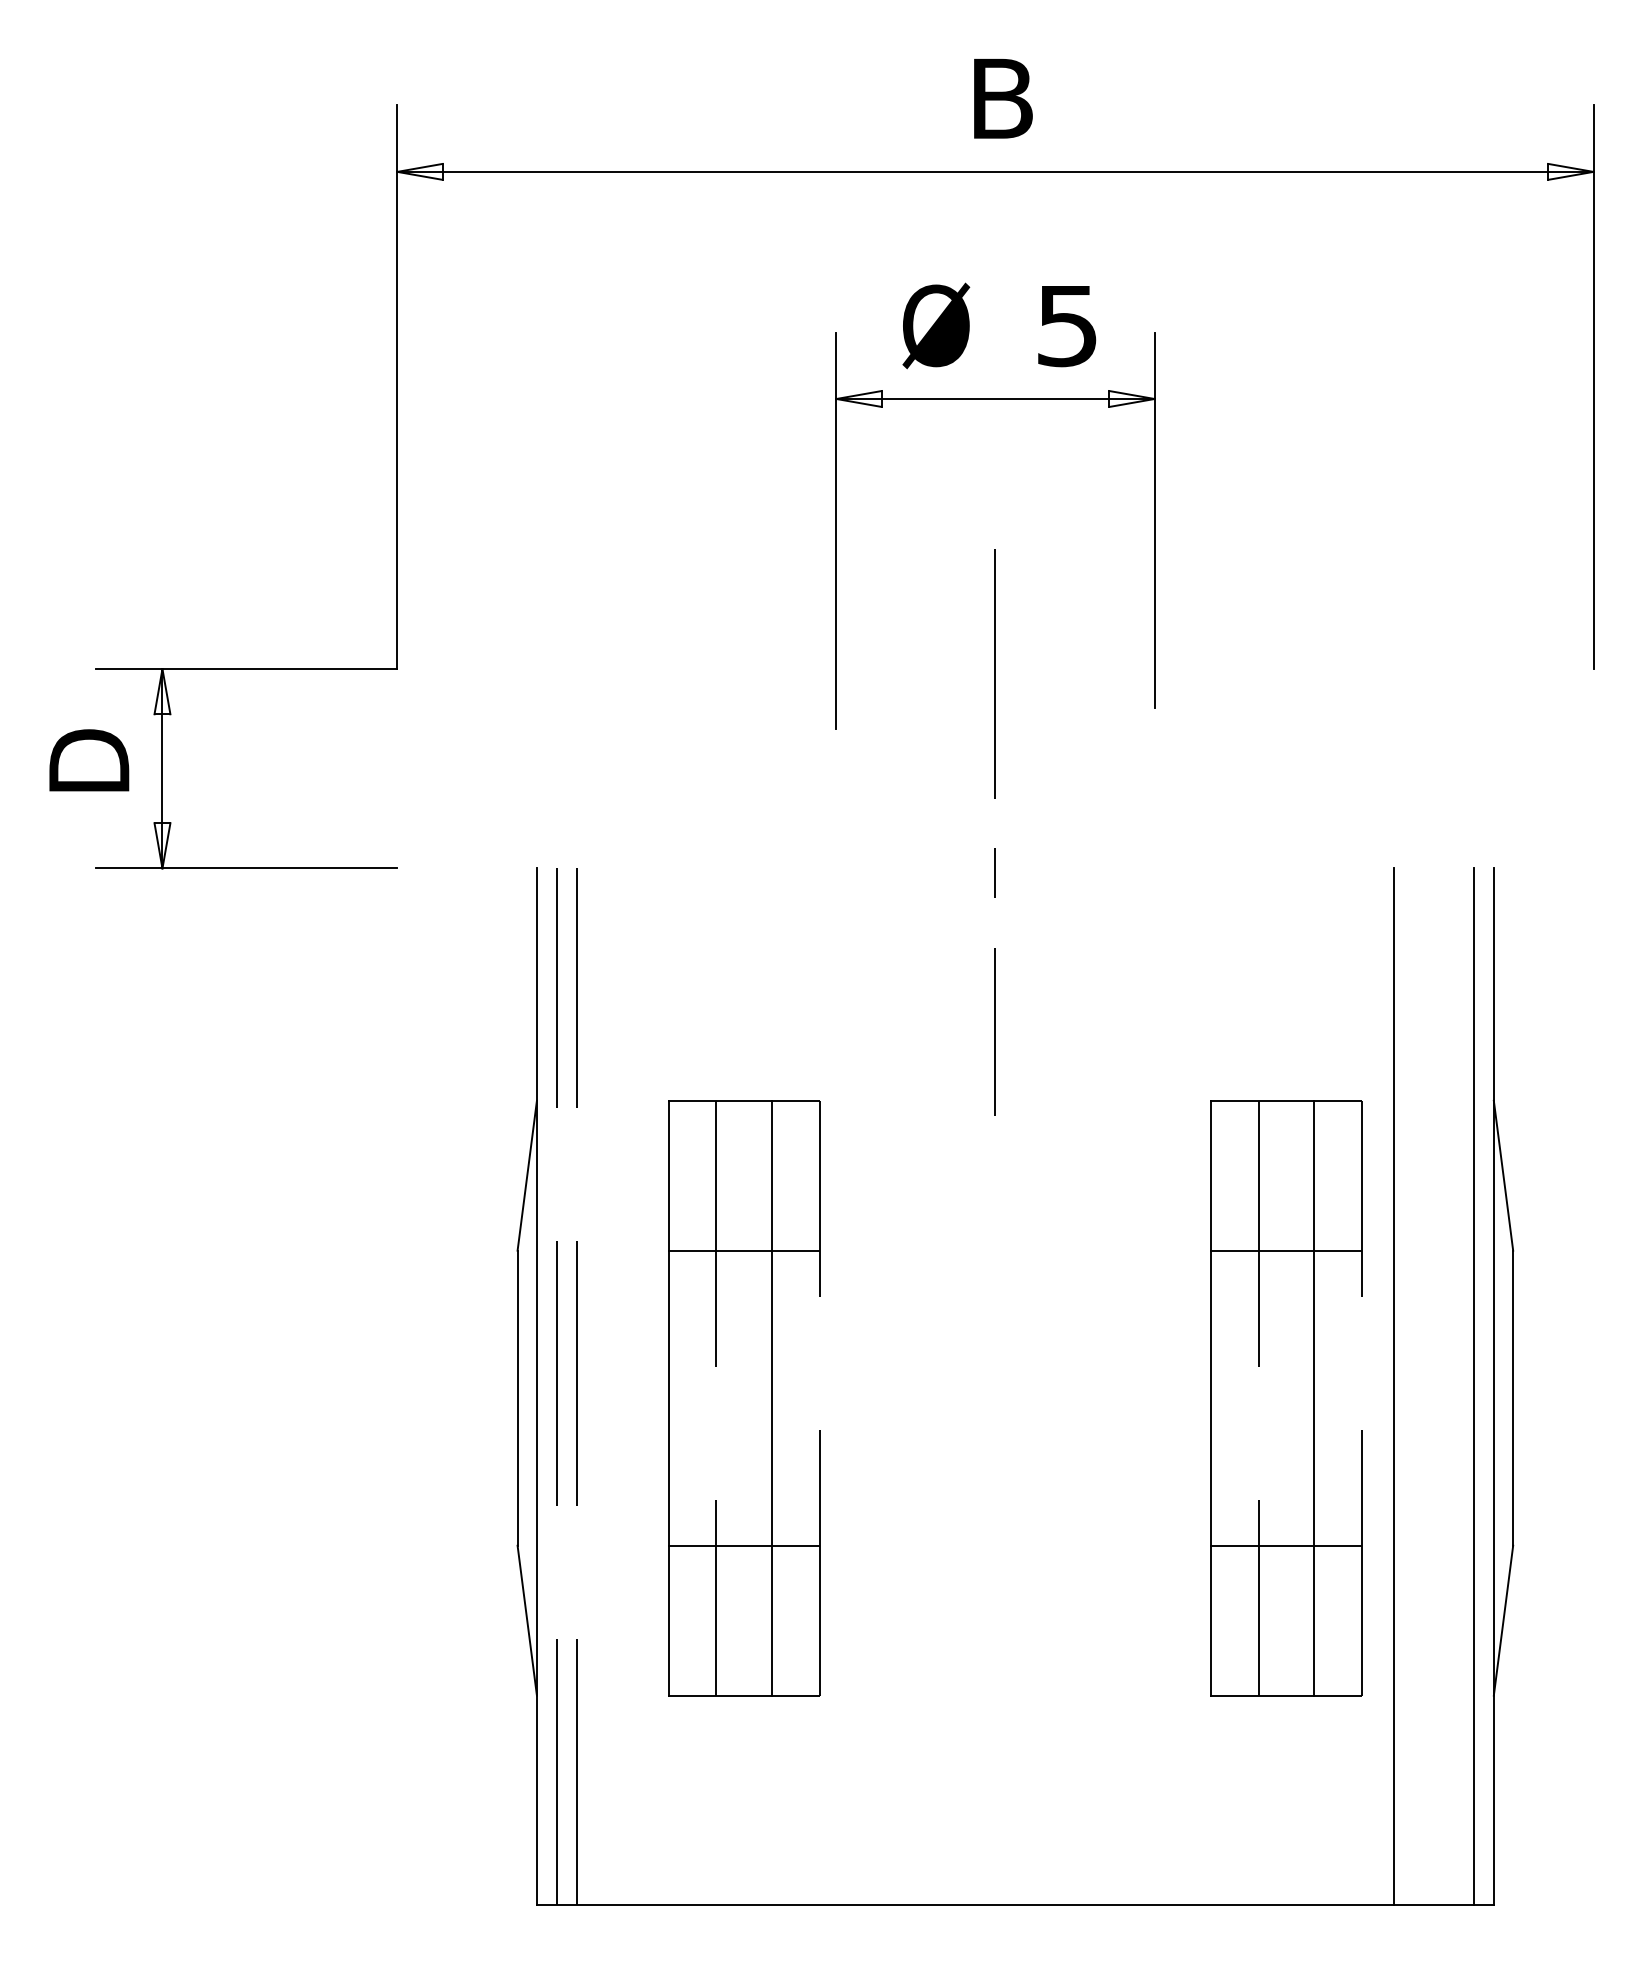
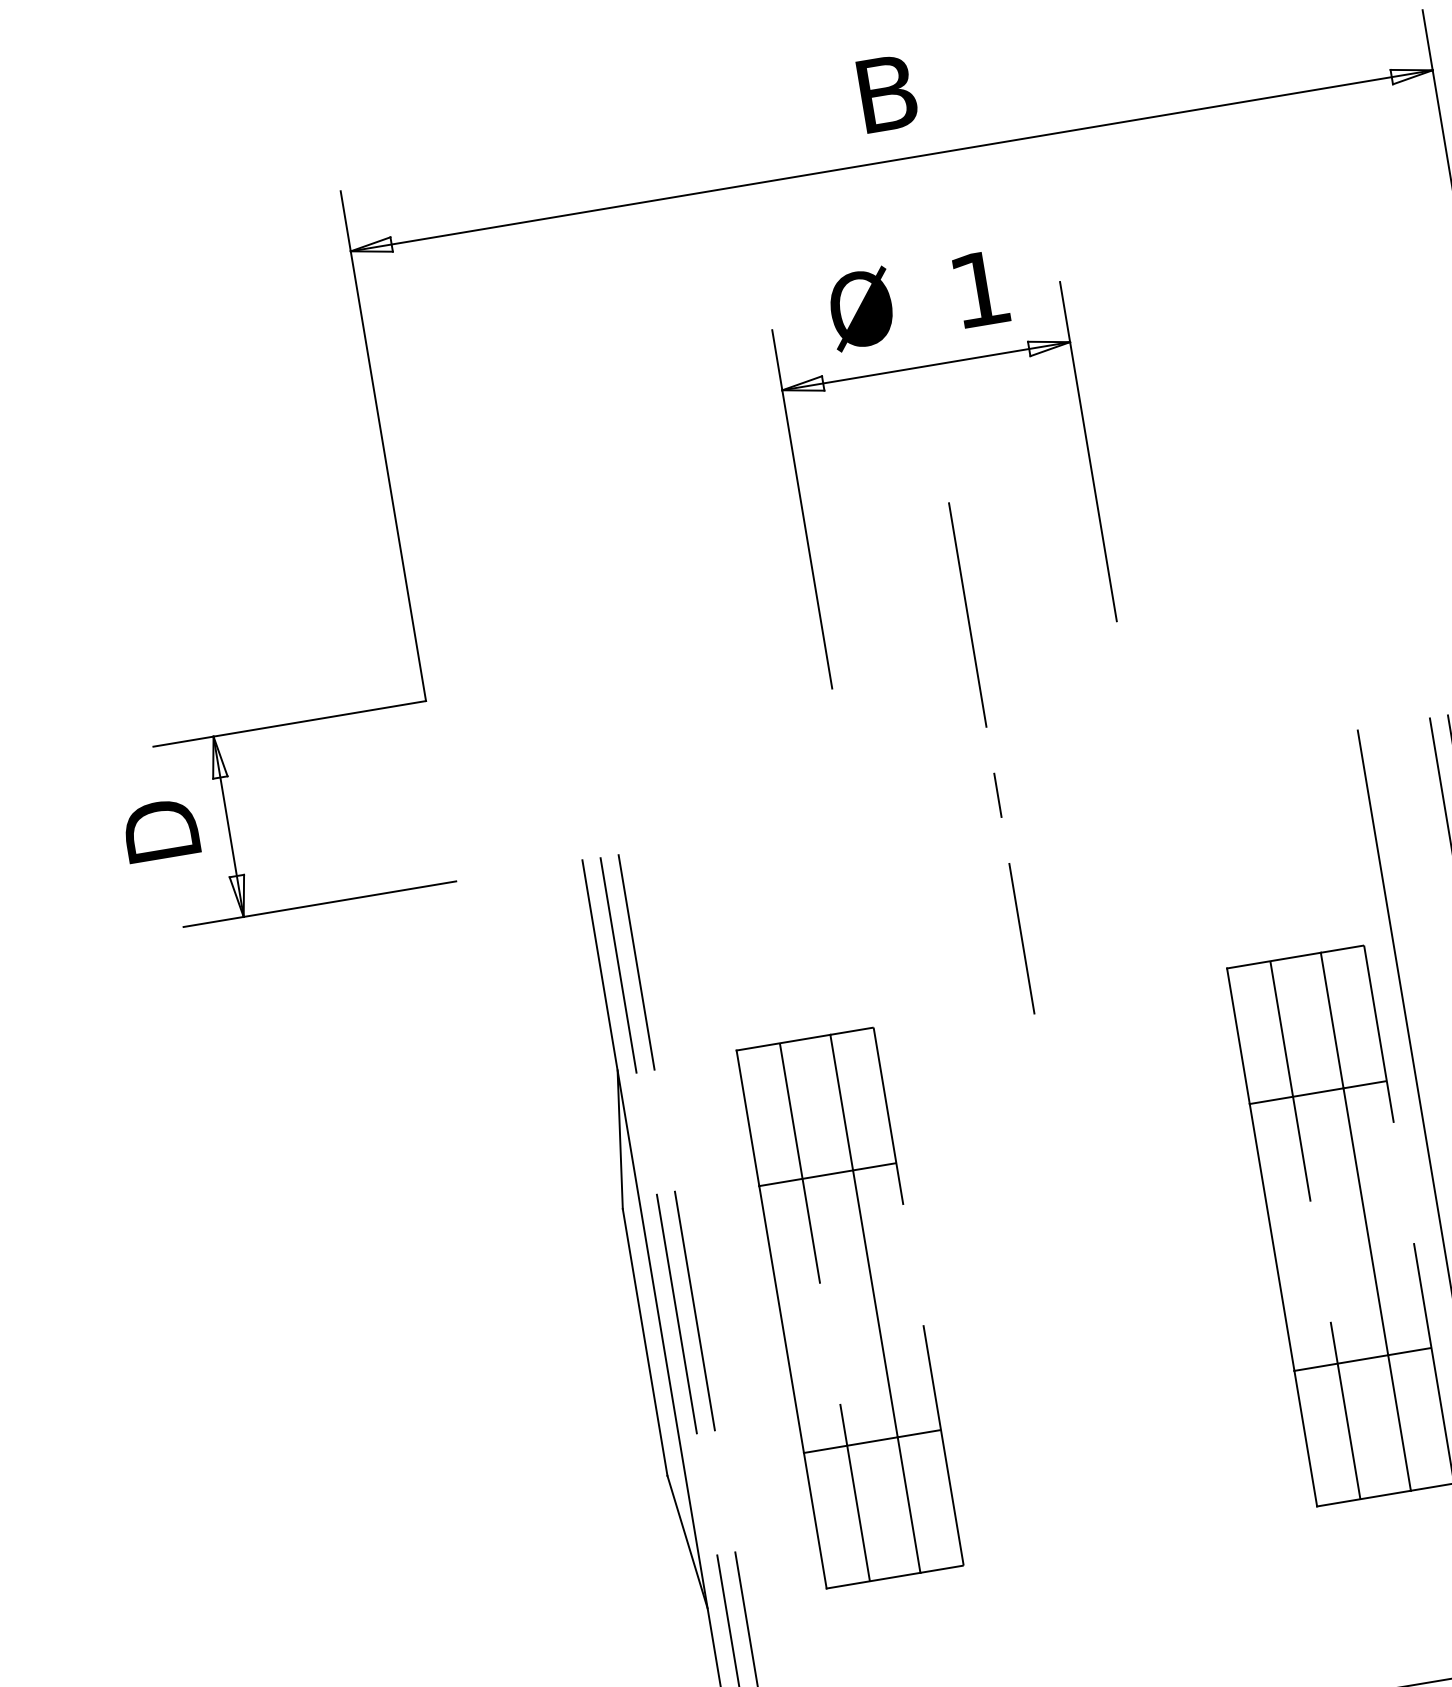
text: (1067, 326) -> (980, 289), 5 -> 1

